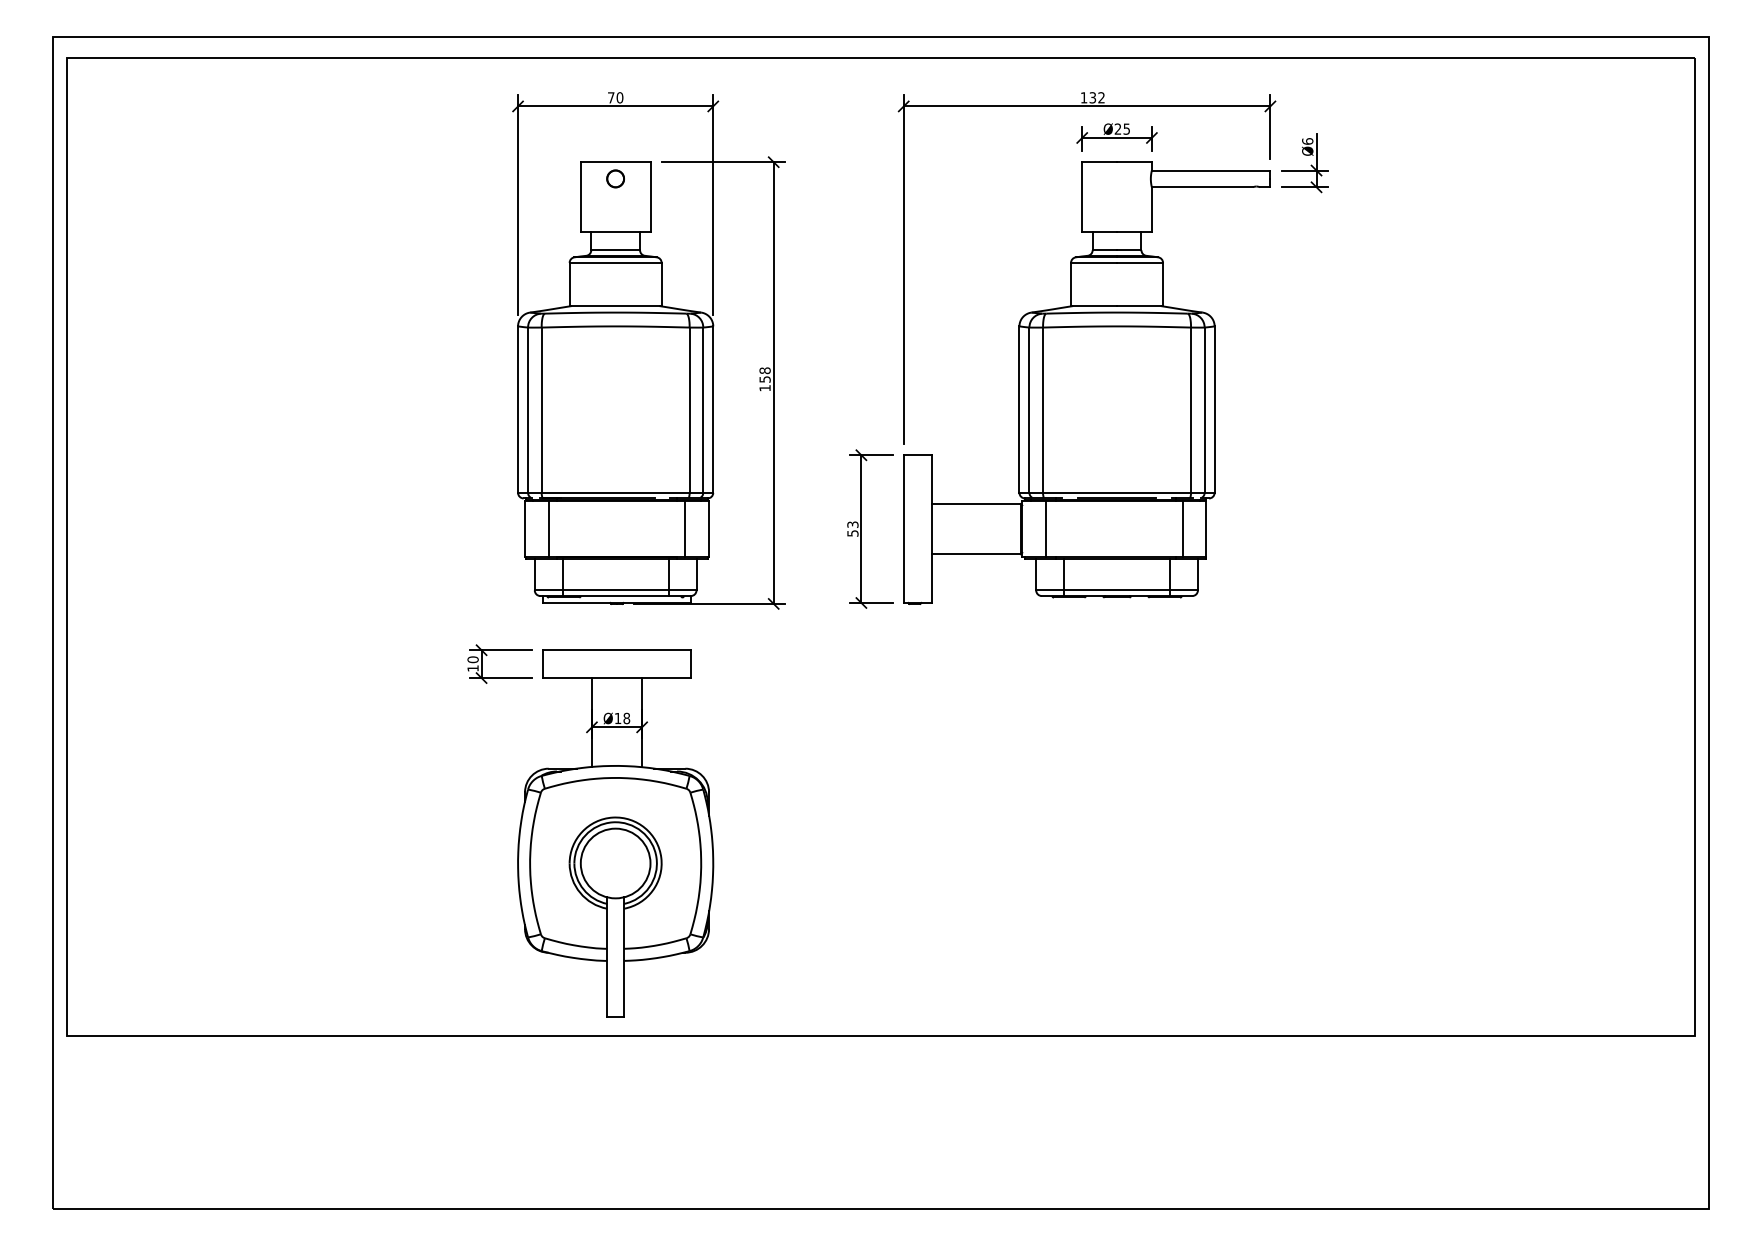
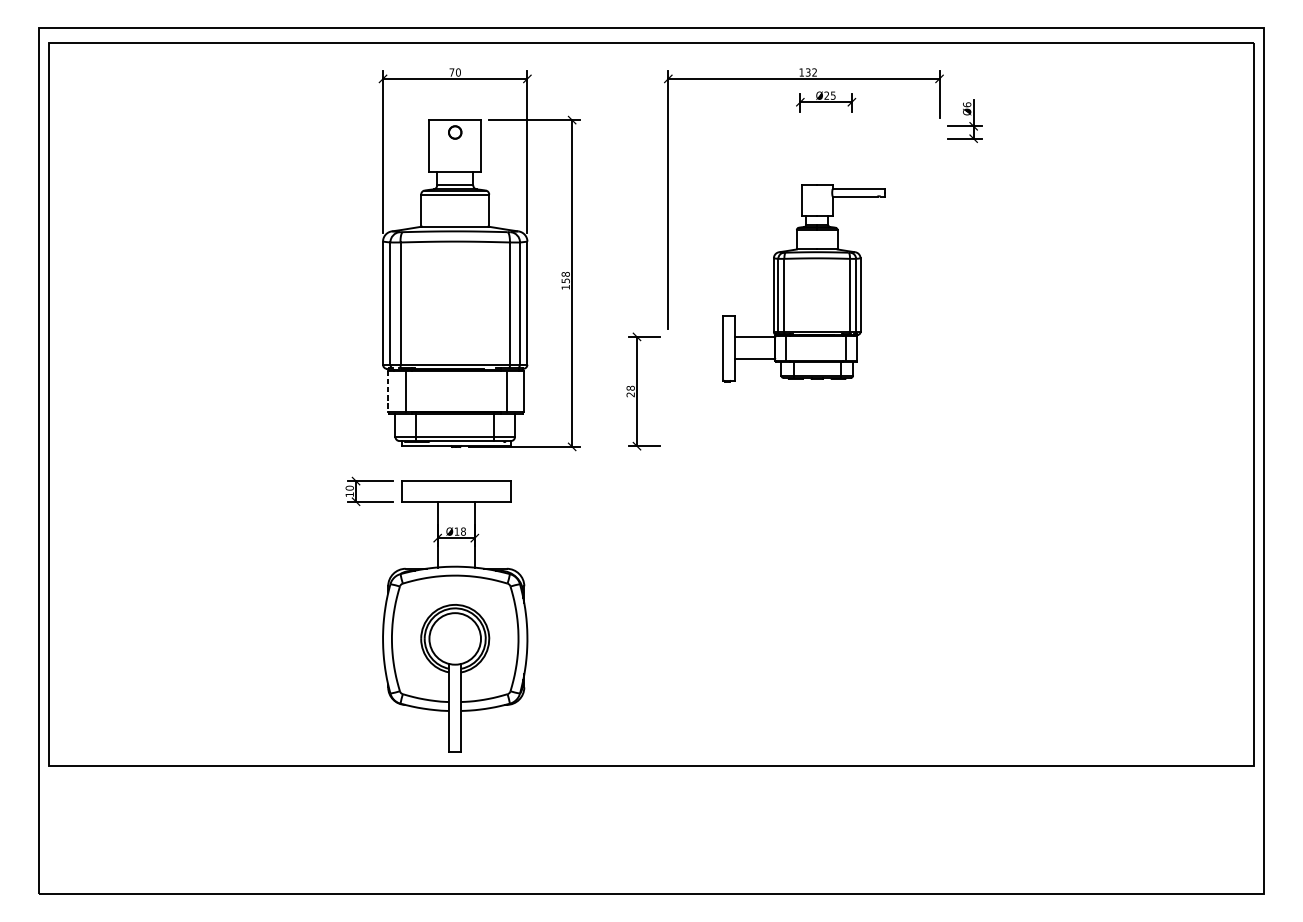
part: (1086, 382) -> (803, 283), size x0.6
text: (852, 528) -> (630, 391), 53 -> 28
line: (525, 529) -> (388, 391), solid -> dashed

